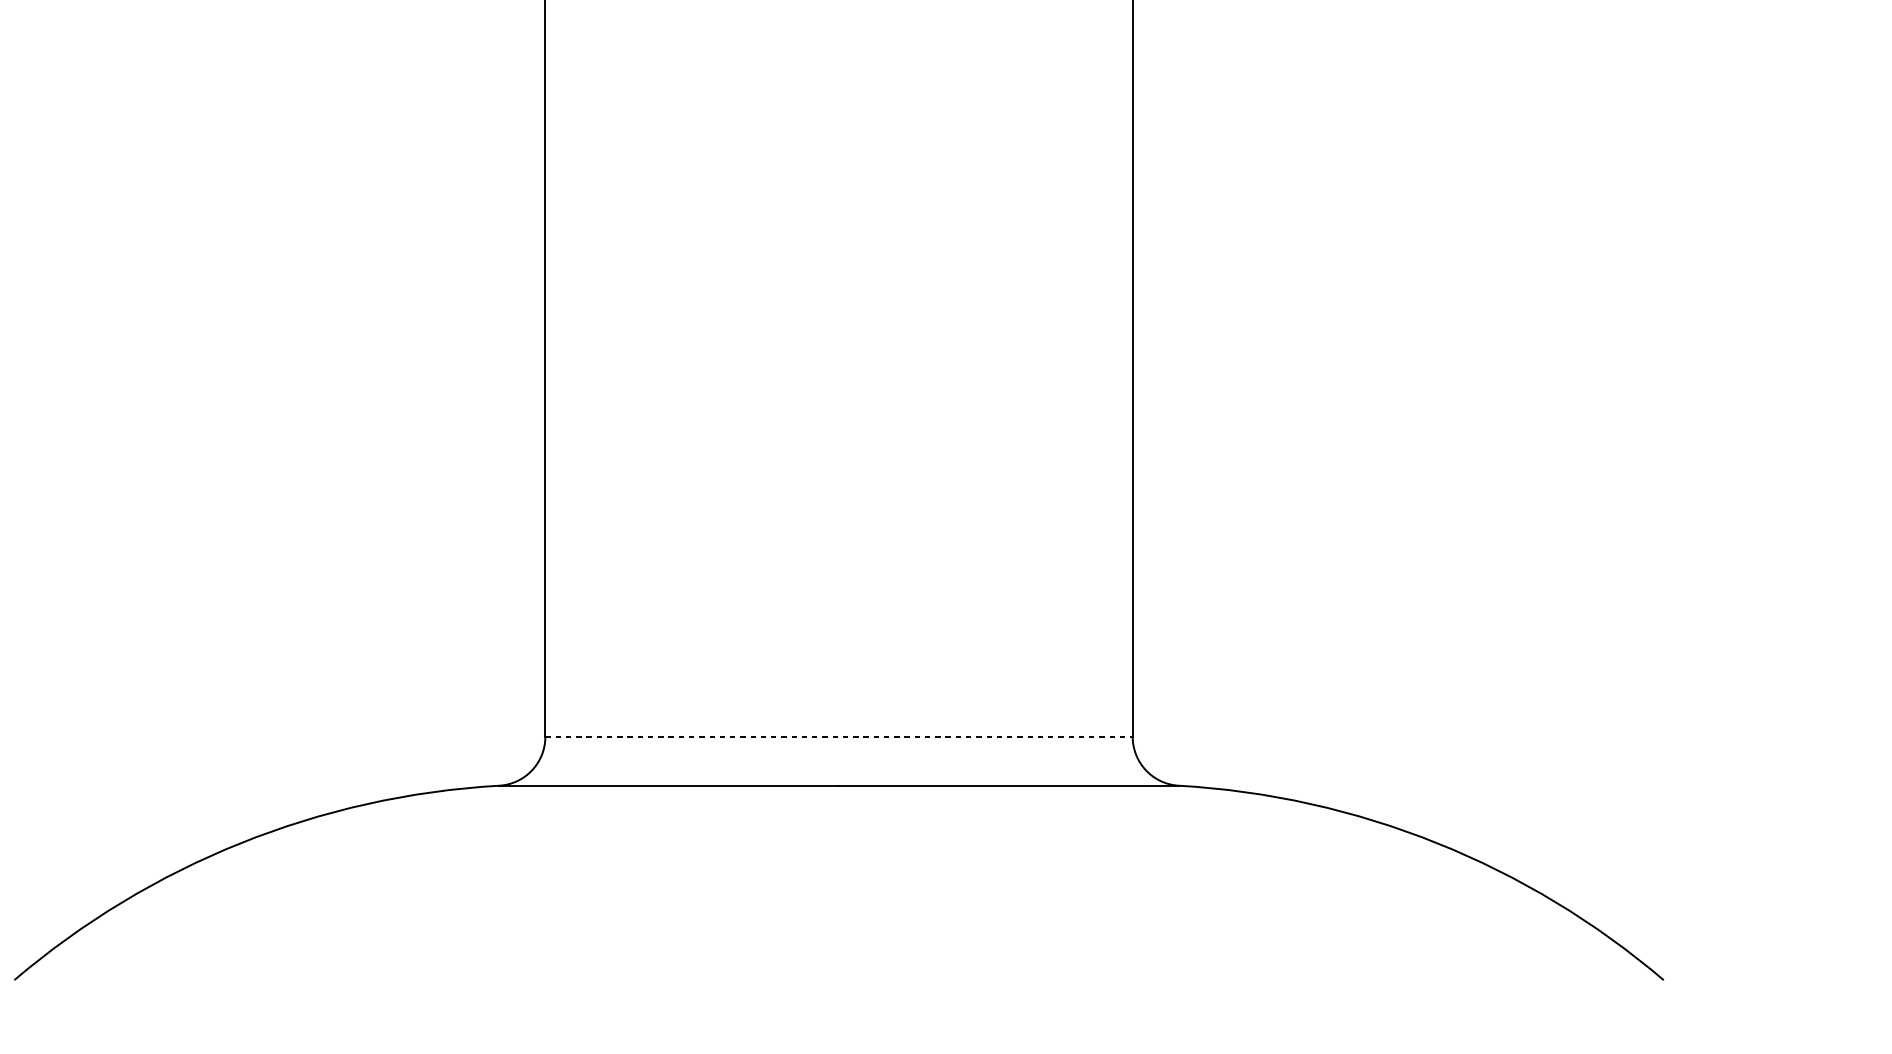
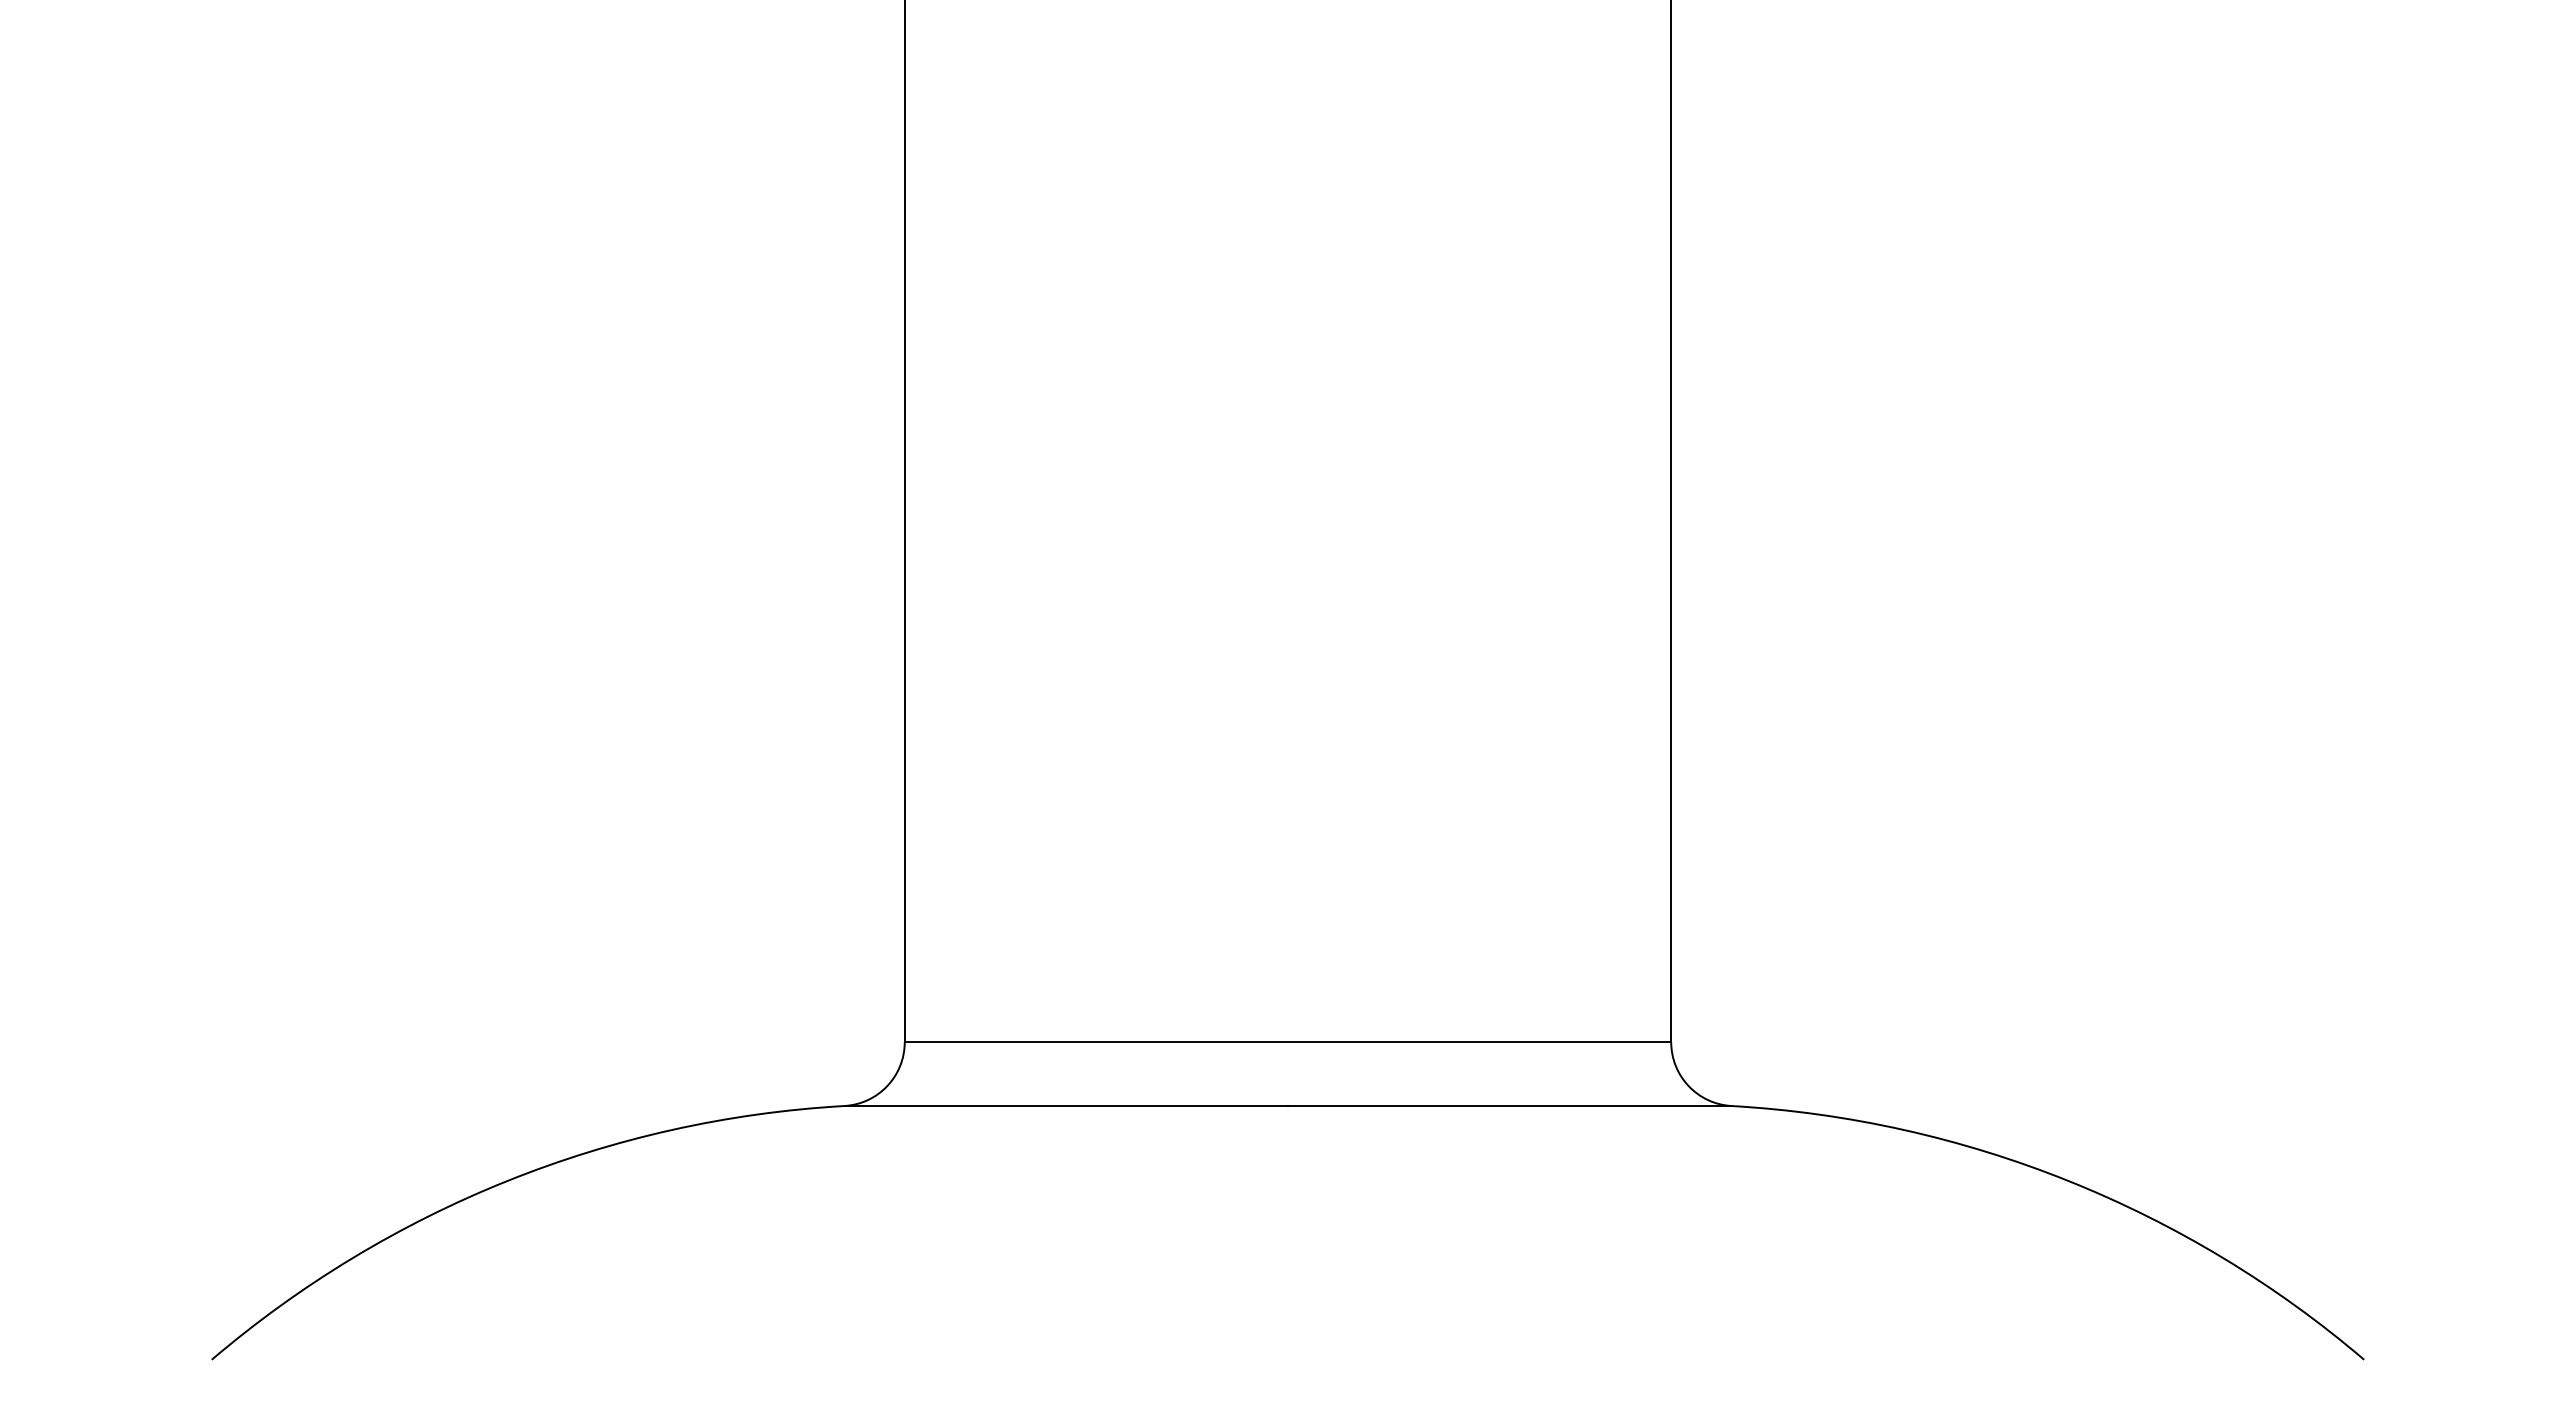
line: (839, 737) -> (1288, 1042), dashed -> solid

